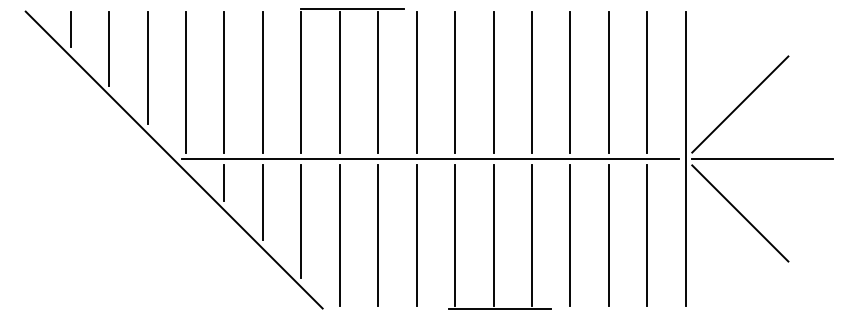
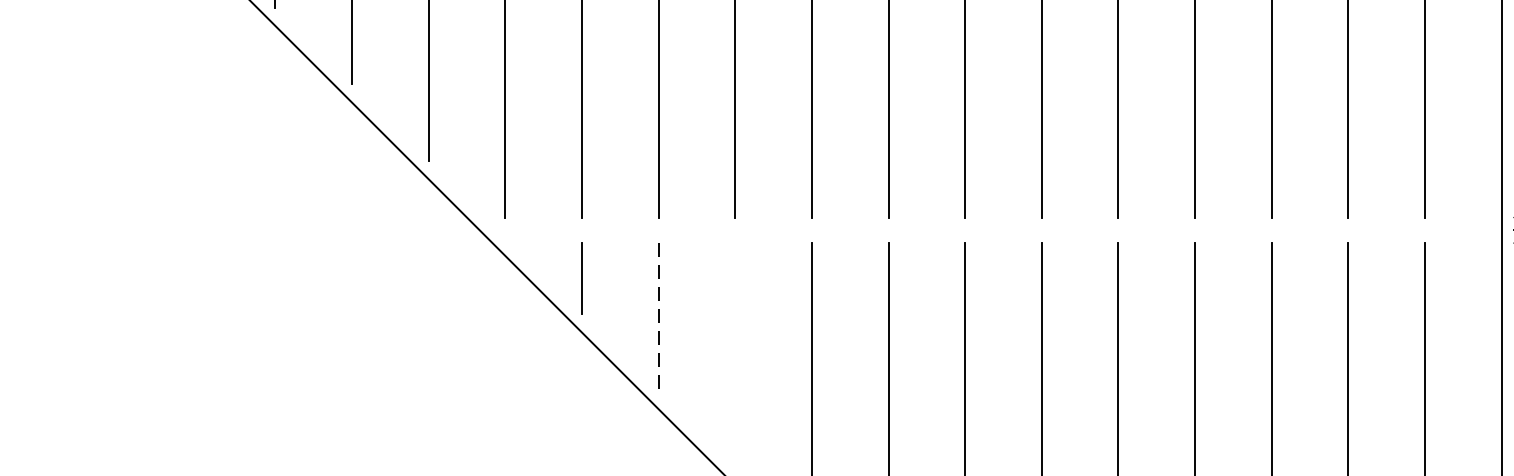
line: (430, 159) -> (992, 231), removed
line: (262, 203) -> (657, 319), solid -> dashed
line: (301, 221) -> (735, 354), removed

